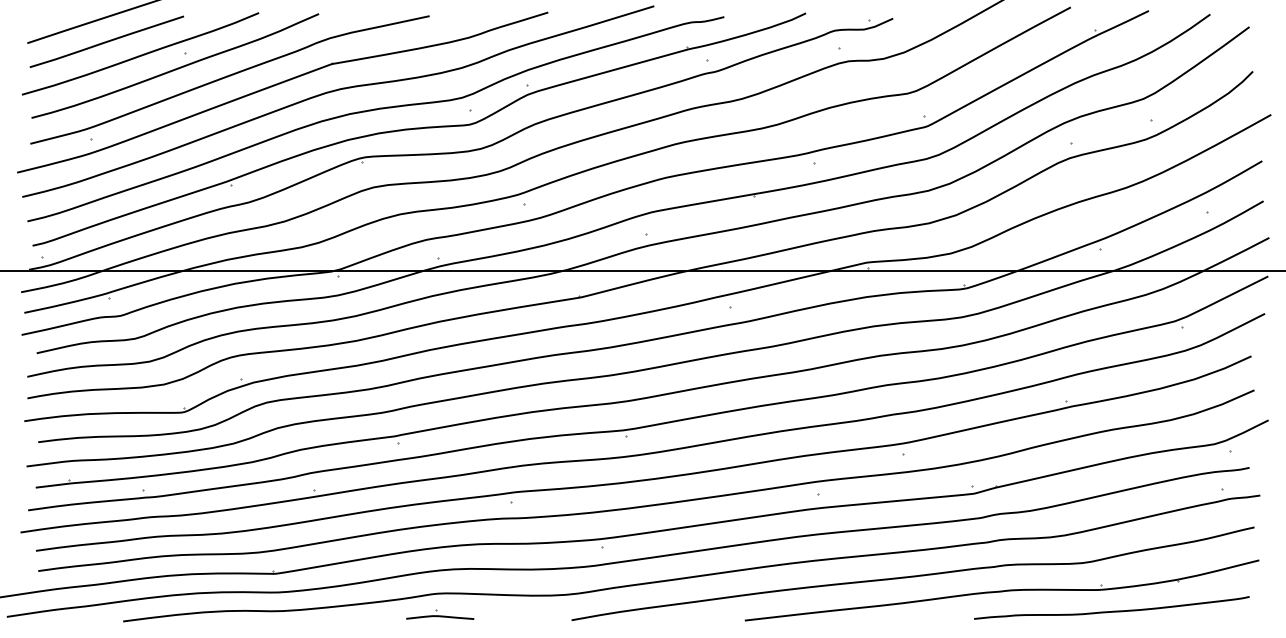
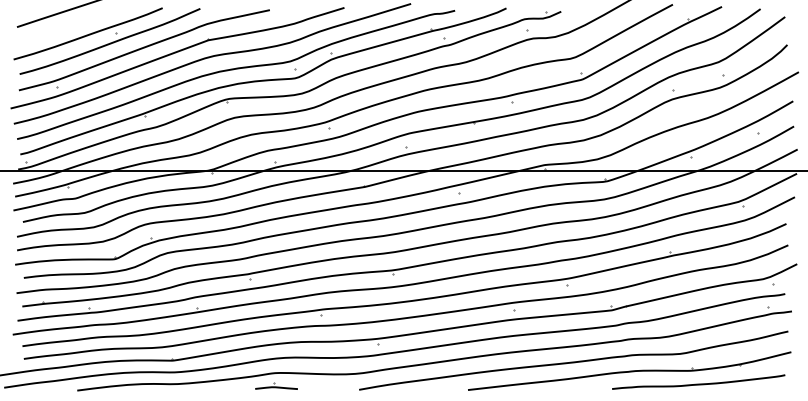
line: (106, 40) -> (66, 25), removed

